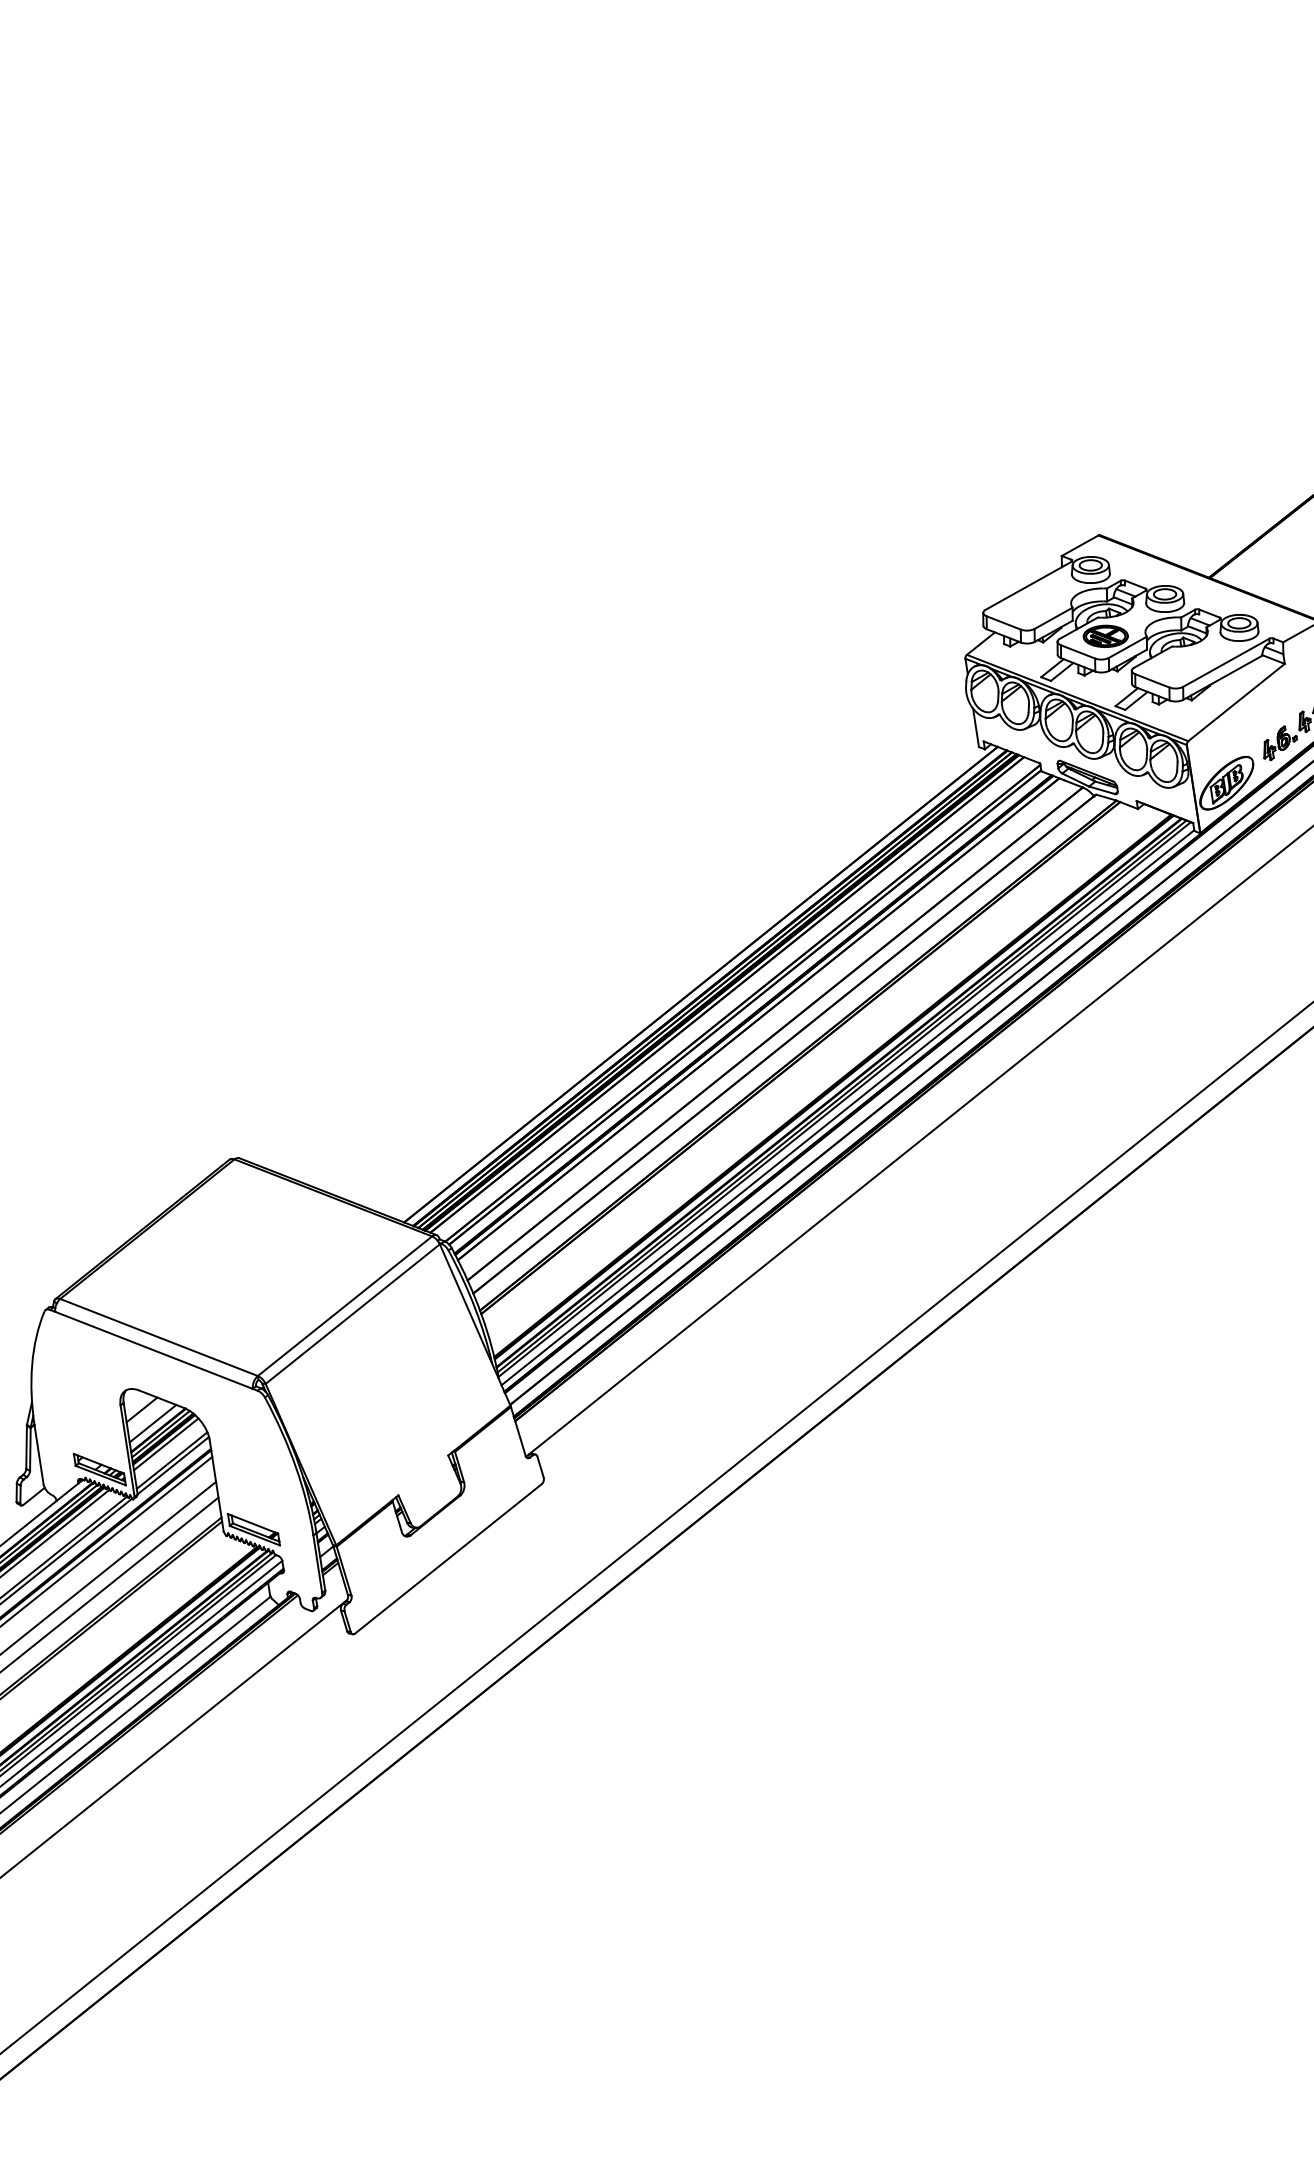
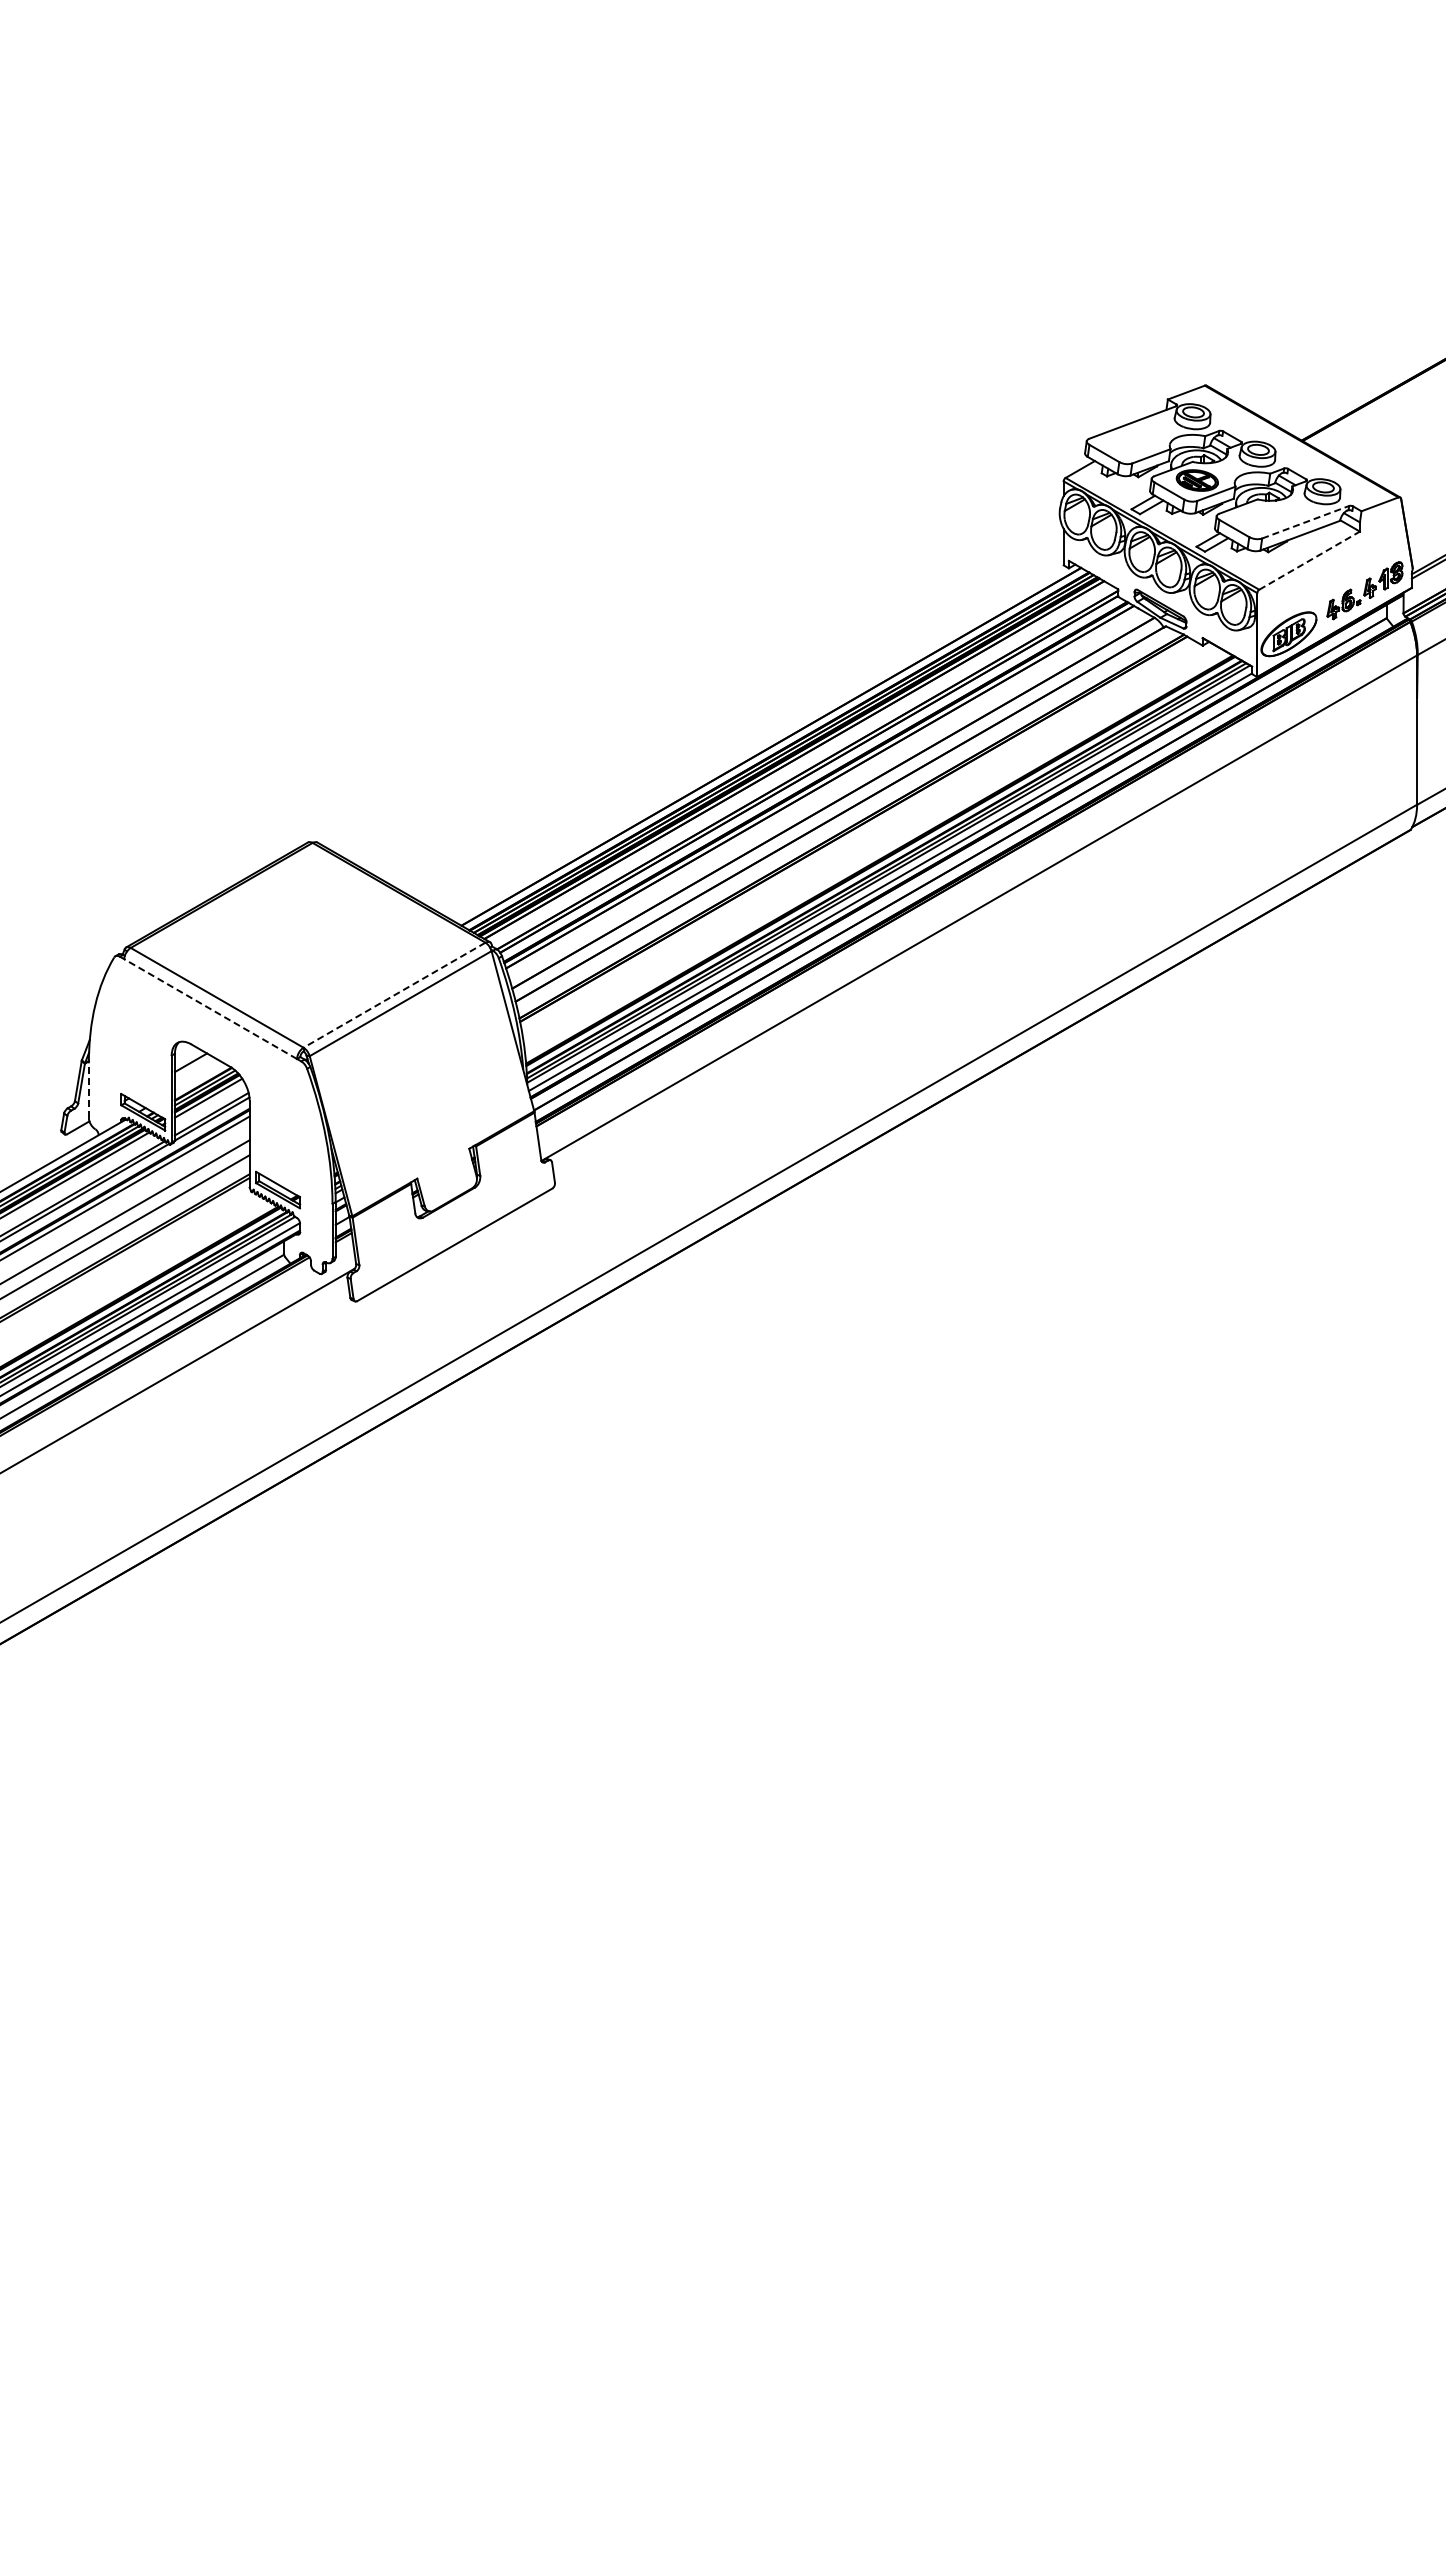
line: (1227, 662) -> (1306, 522), solid -> dashed
line: (1237, 702) -> (1310, 560), solid -> dashed
line: (345, 1306) -> (394, 995), solid -> dashed
line: (153, 1350) -> (210, 1009), solid -> dashed
line: (152, 1424) -> (198, 1077), removed
line: (38, 1455) -> (88, 1090), solid -> dashed

